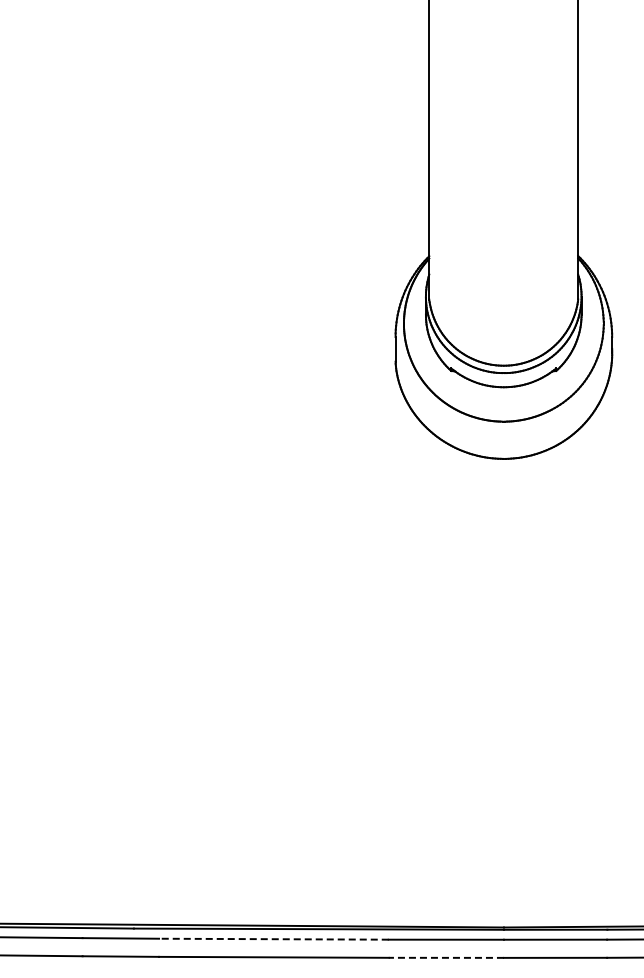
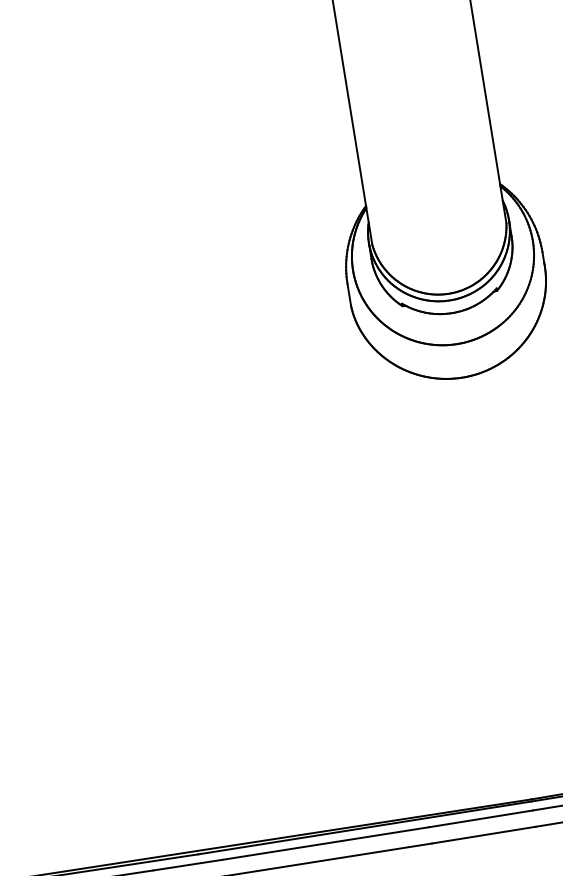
line: (273, 939) -> (325, 843), dashed -> solid
line: (446, 957) -> (483, 834), dashed -> solid

